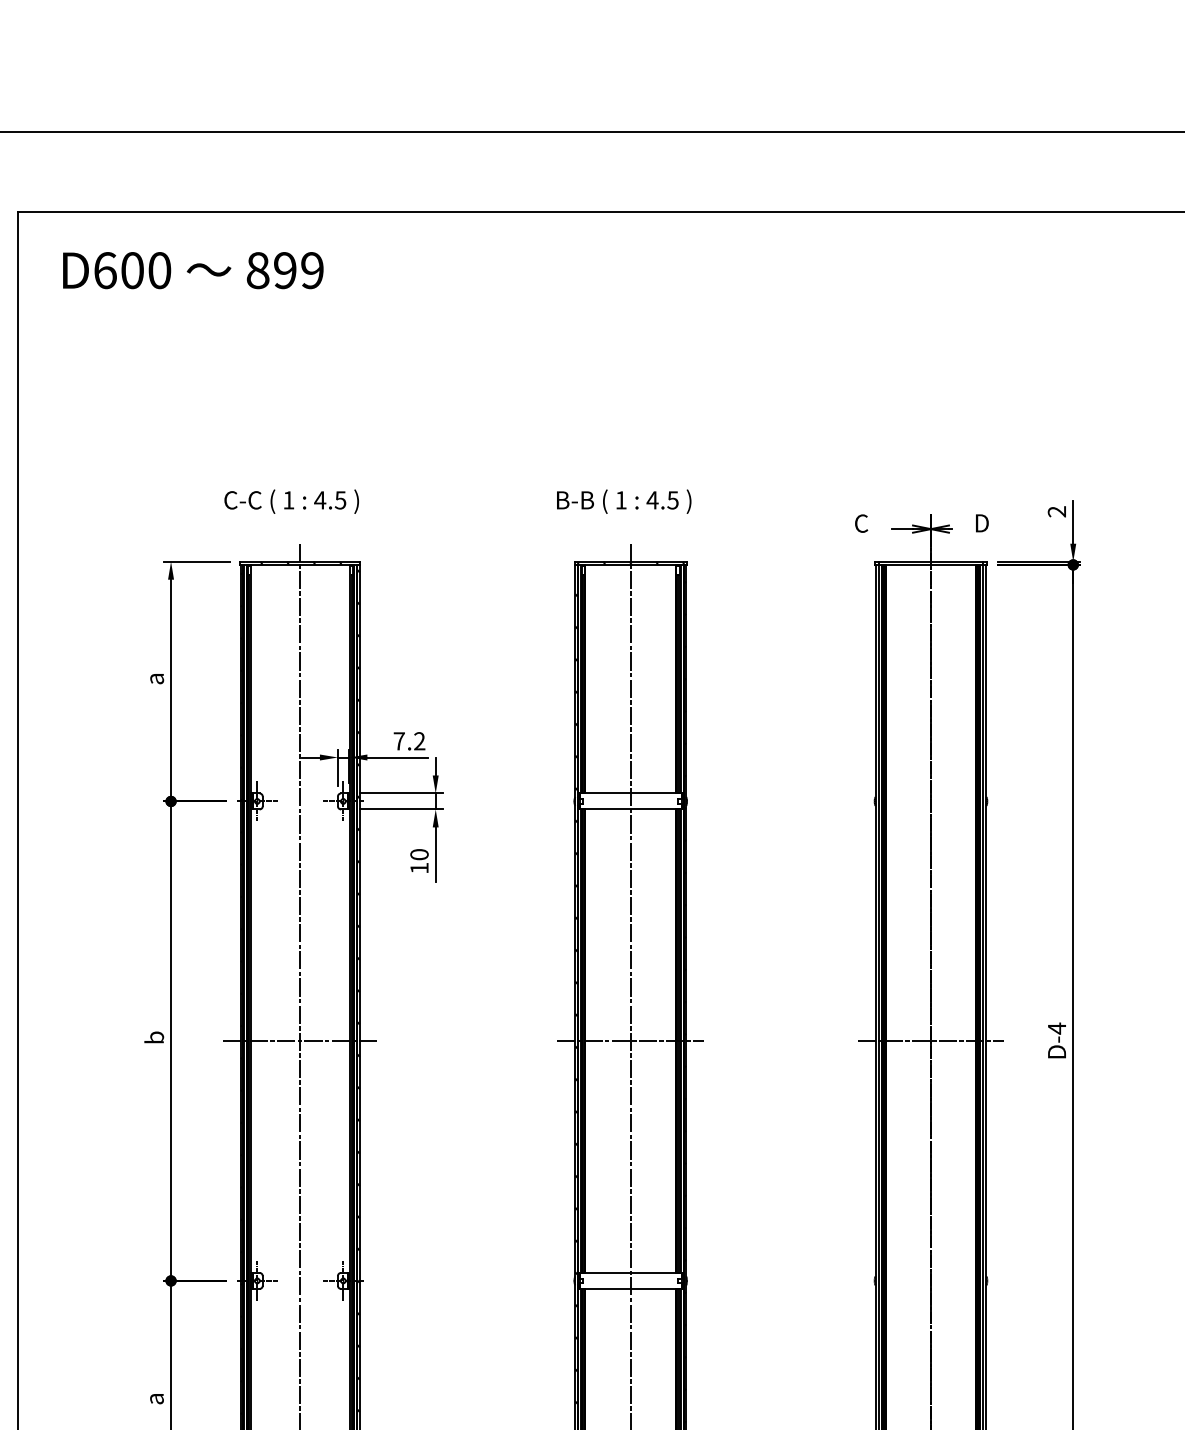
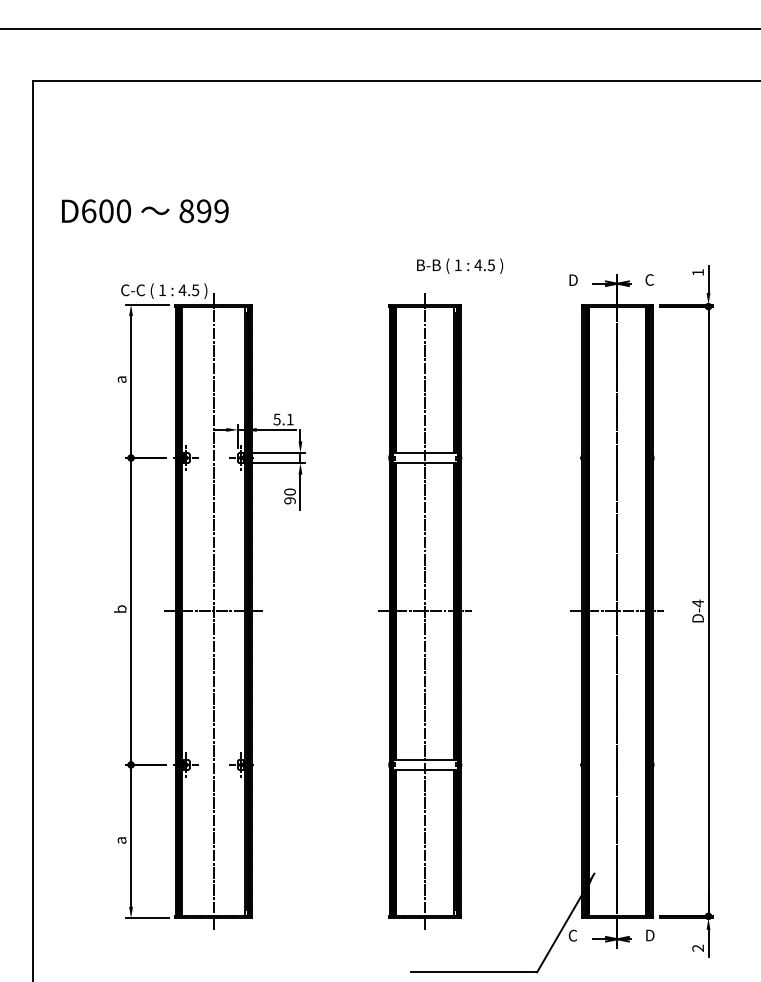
text: (193, 270) -> (145, 211), moved
text: (292, 500) -> (164, 290), moved
text: (624, 500) -> (460, 265), moved
text: (1056, 511) -> (697, 272), 2 -> 1
text: (981, 522) -> (649, 279), D -> C
text: (860, 524) -> (572, 280), C -> D
text: (409, 741) -> (283, 419), 7.2 -> 5.1
text: (418, 867) -> (289, 500), 10 -> 90

